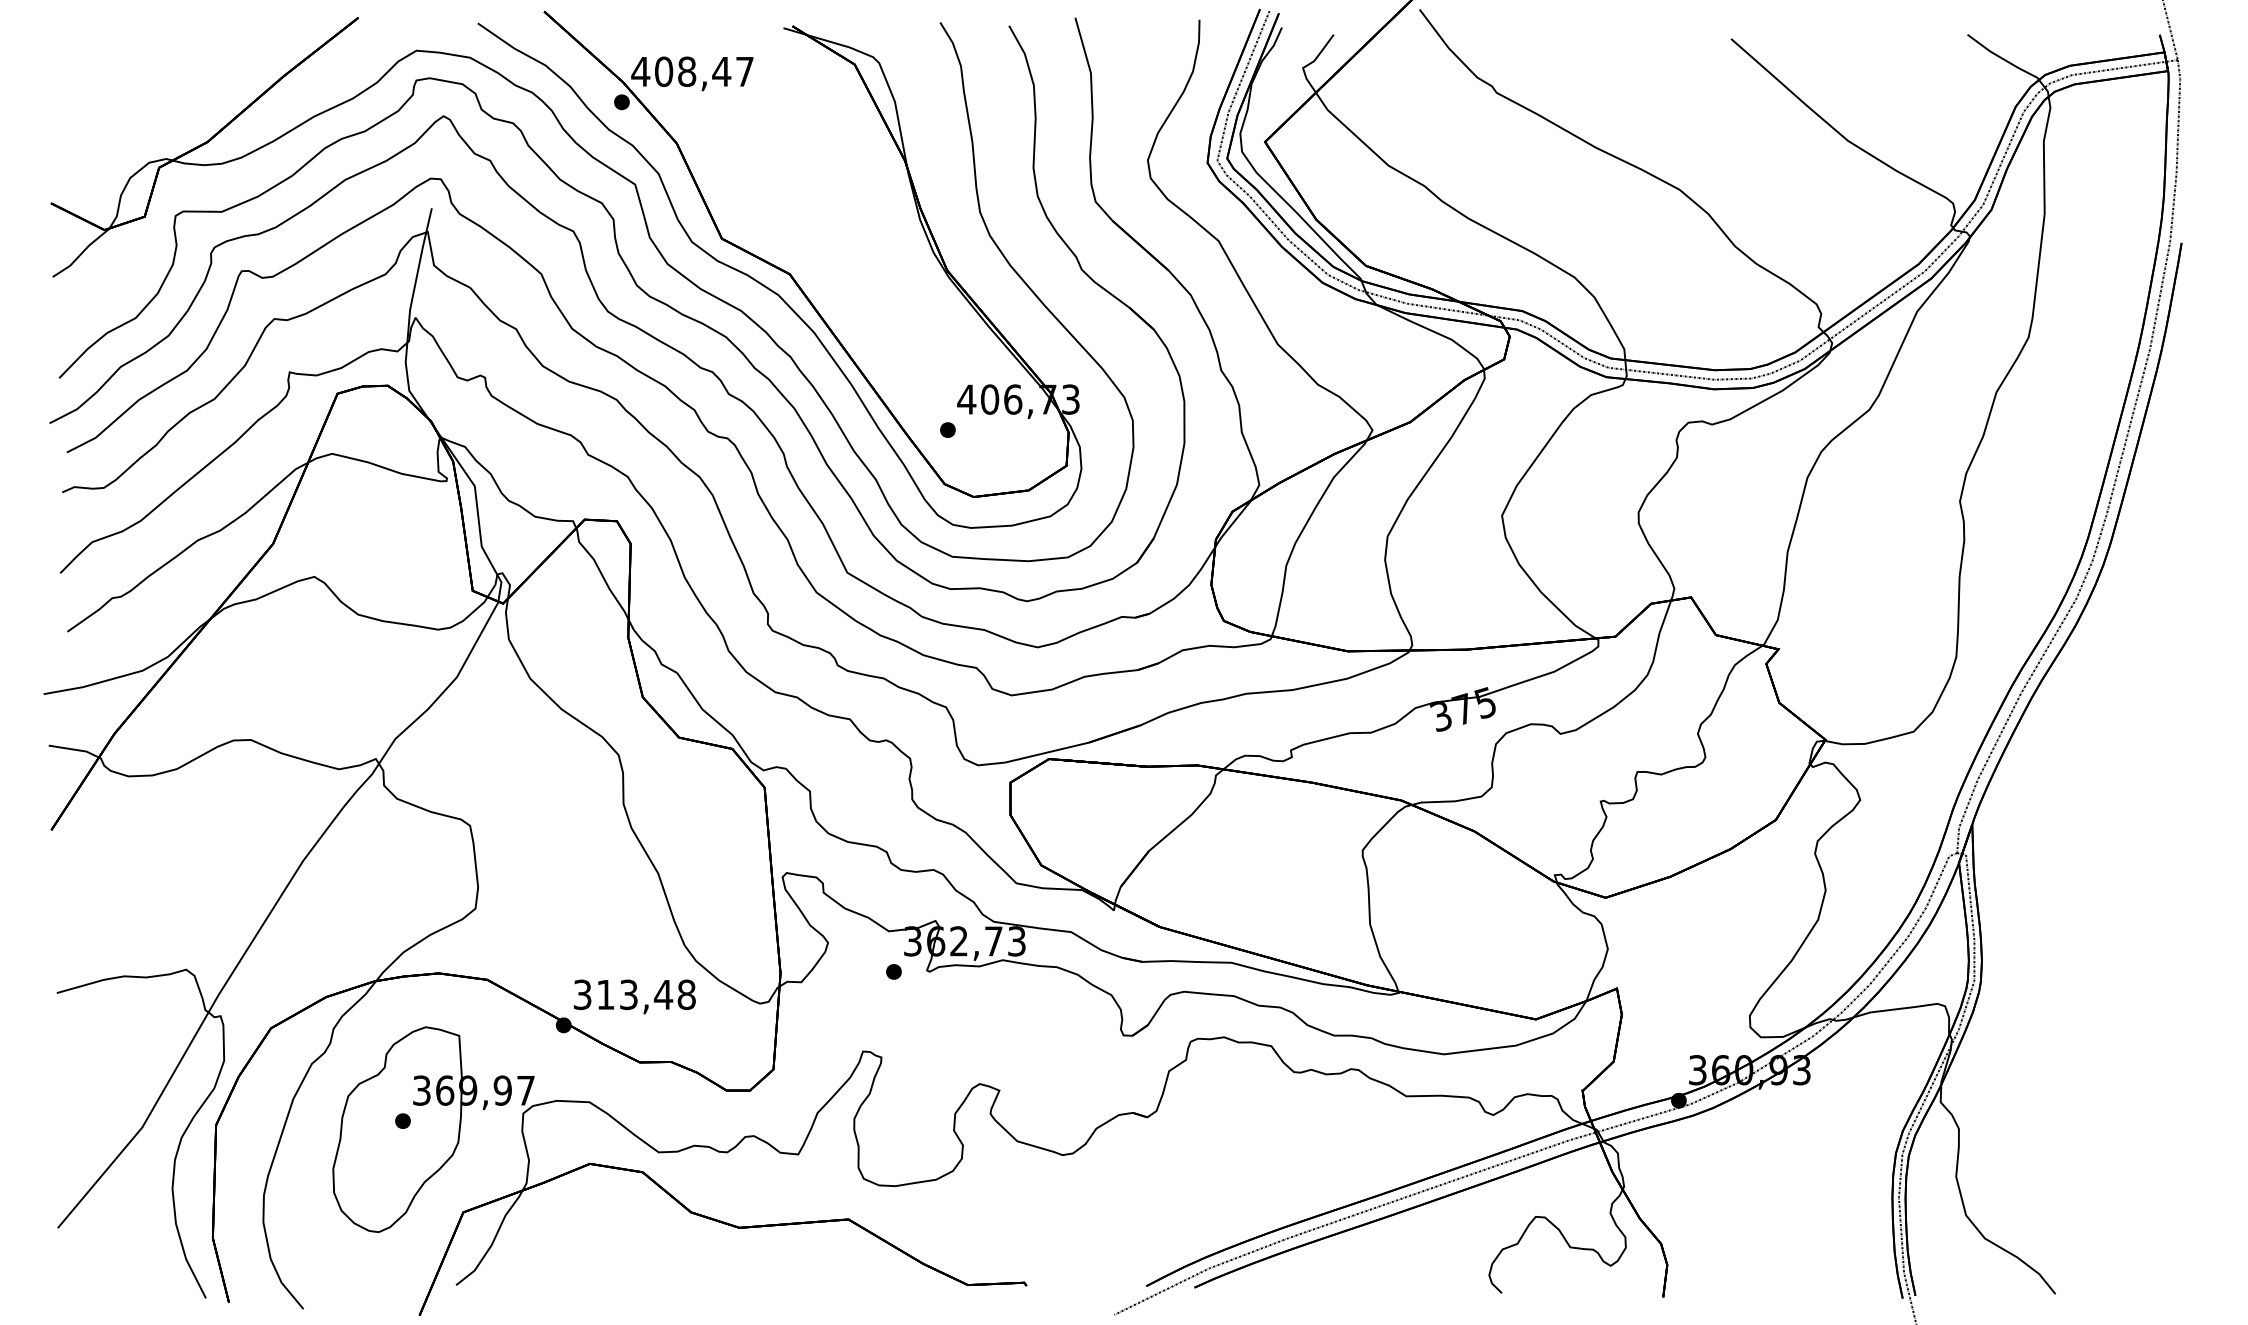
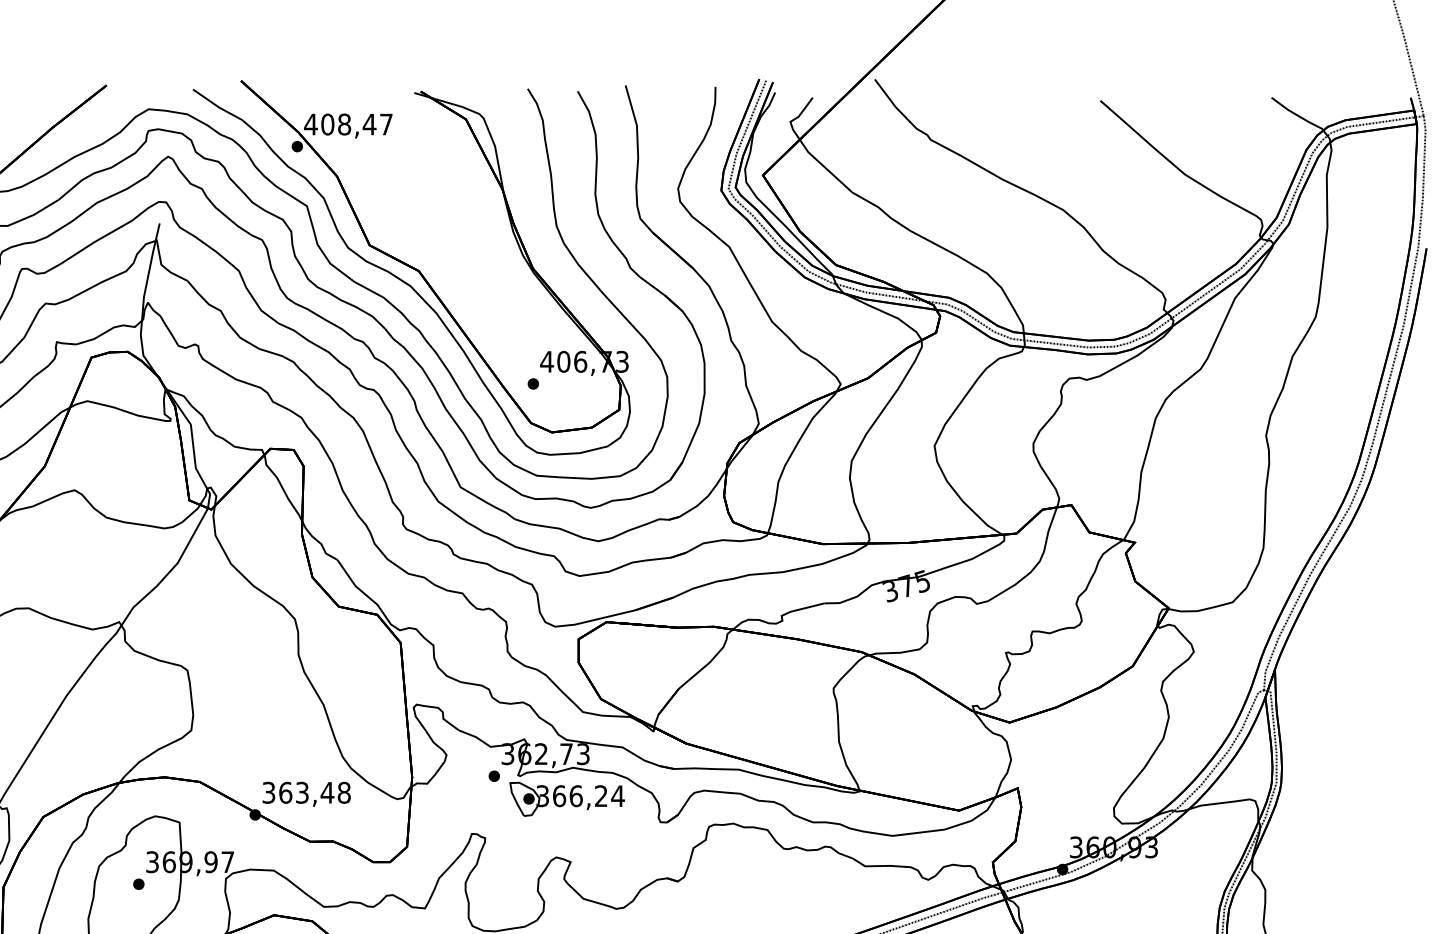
text: (605, 994) -> (285, 792), 313,48 -> 363,48
part: (994, 1003) -> (567, 799), added

